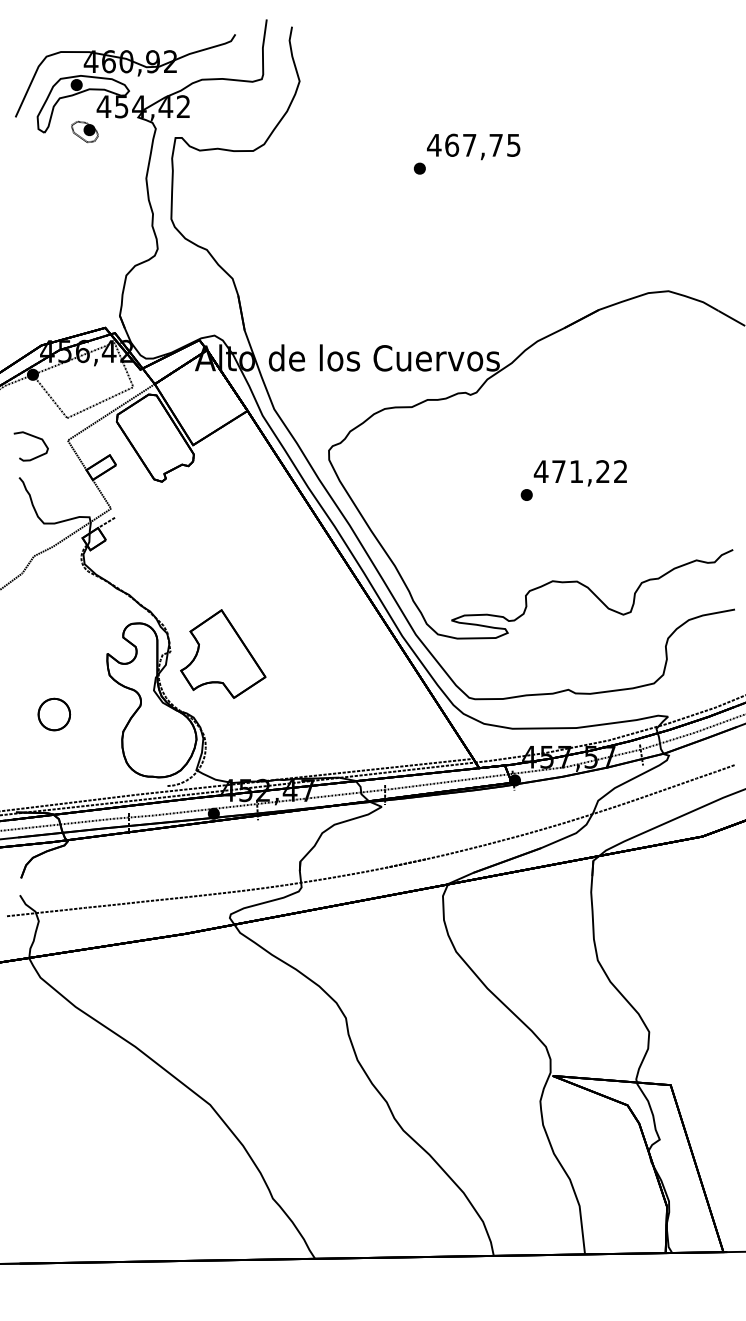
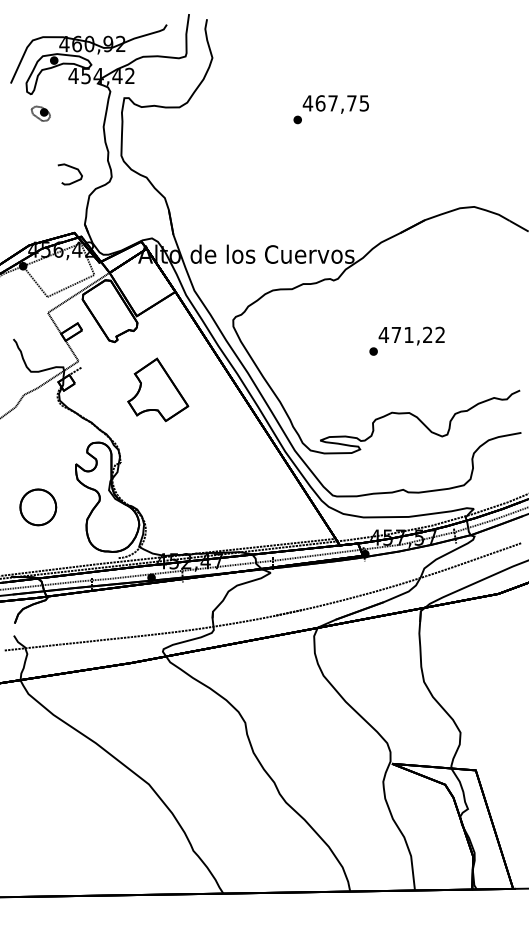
part: (84, 131) -> (40, 113), moved
curve: (33, 437) -> (71, 168), moved
part: (223, 653) -> (158, 389), moved
part: (54, 714) -> (38, 507), size x1.6

